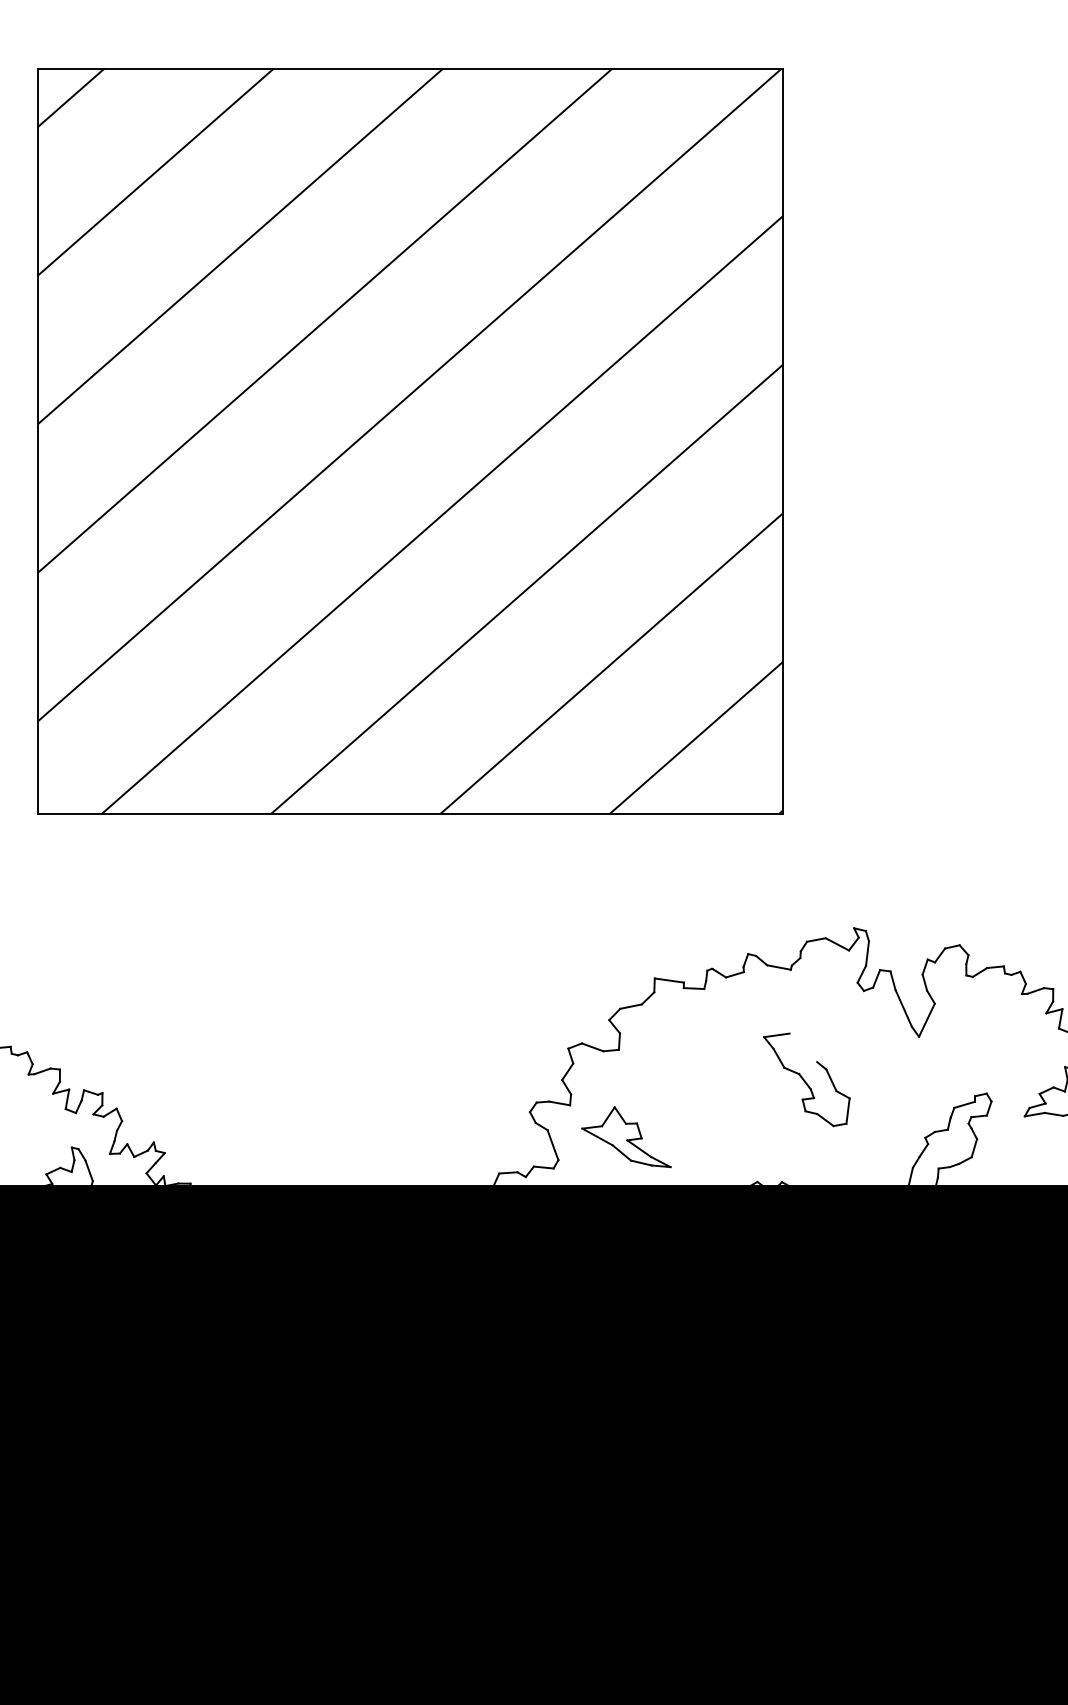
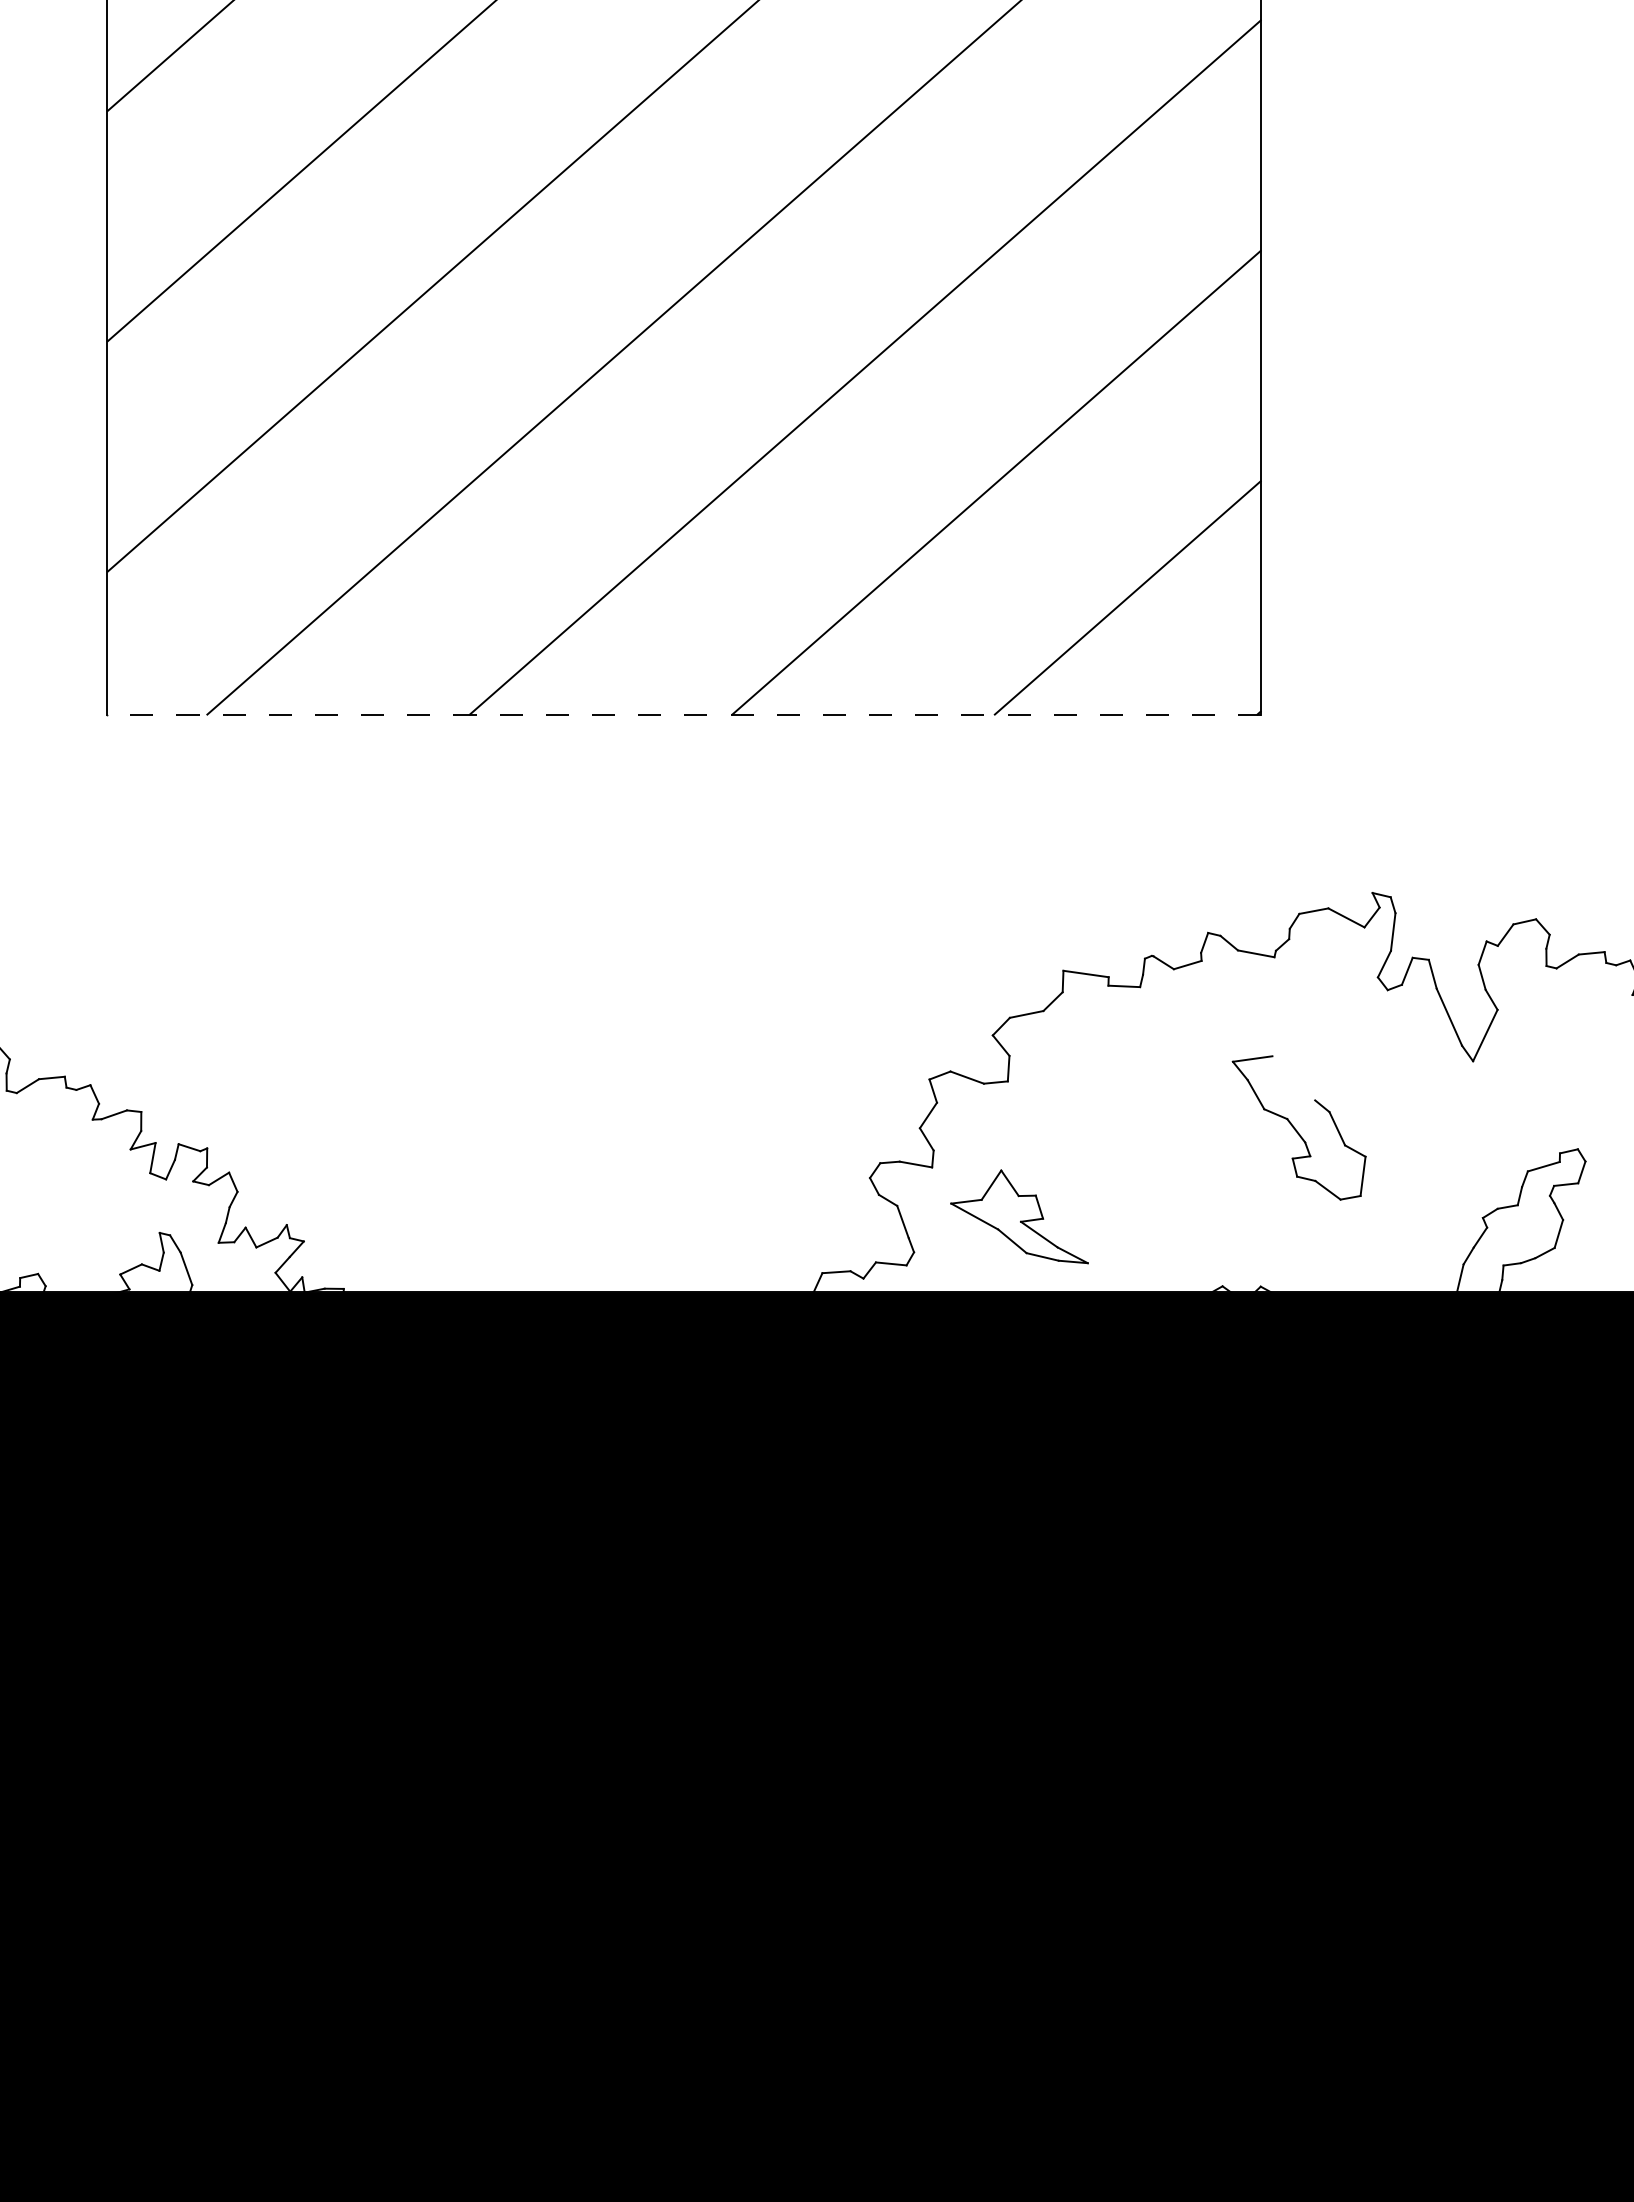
line: (409, 813) -> (683, 715), solid -> dashed

